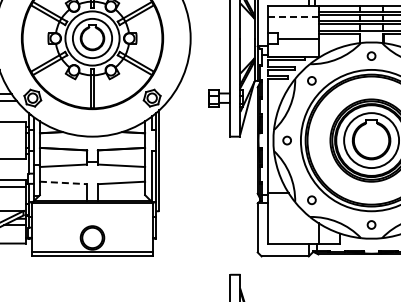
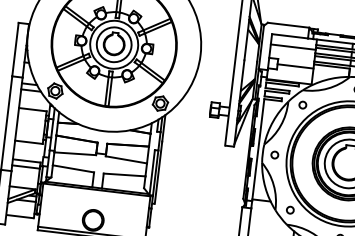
line: (293, 17) -> (293, 47), dashed -> solid
line: (63, 182) -> (73, 168), dashed -> solid

